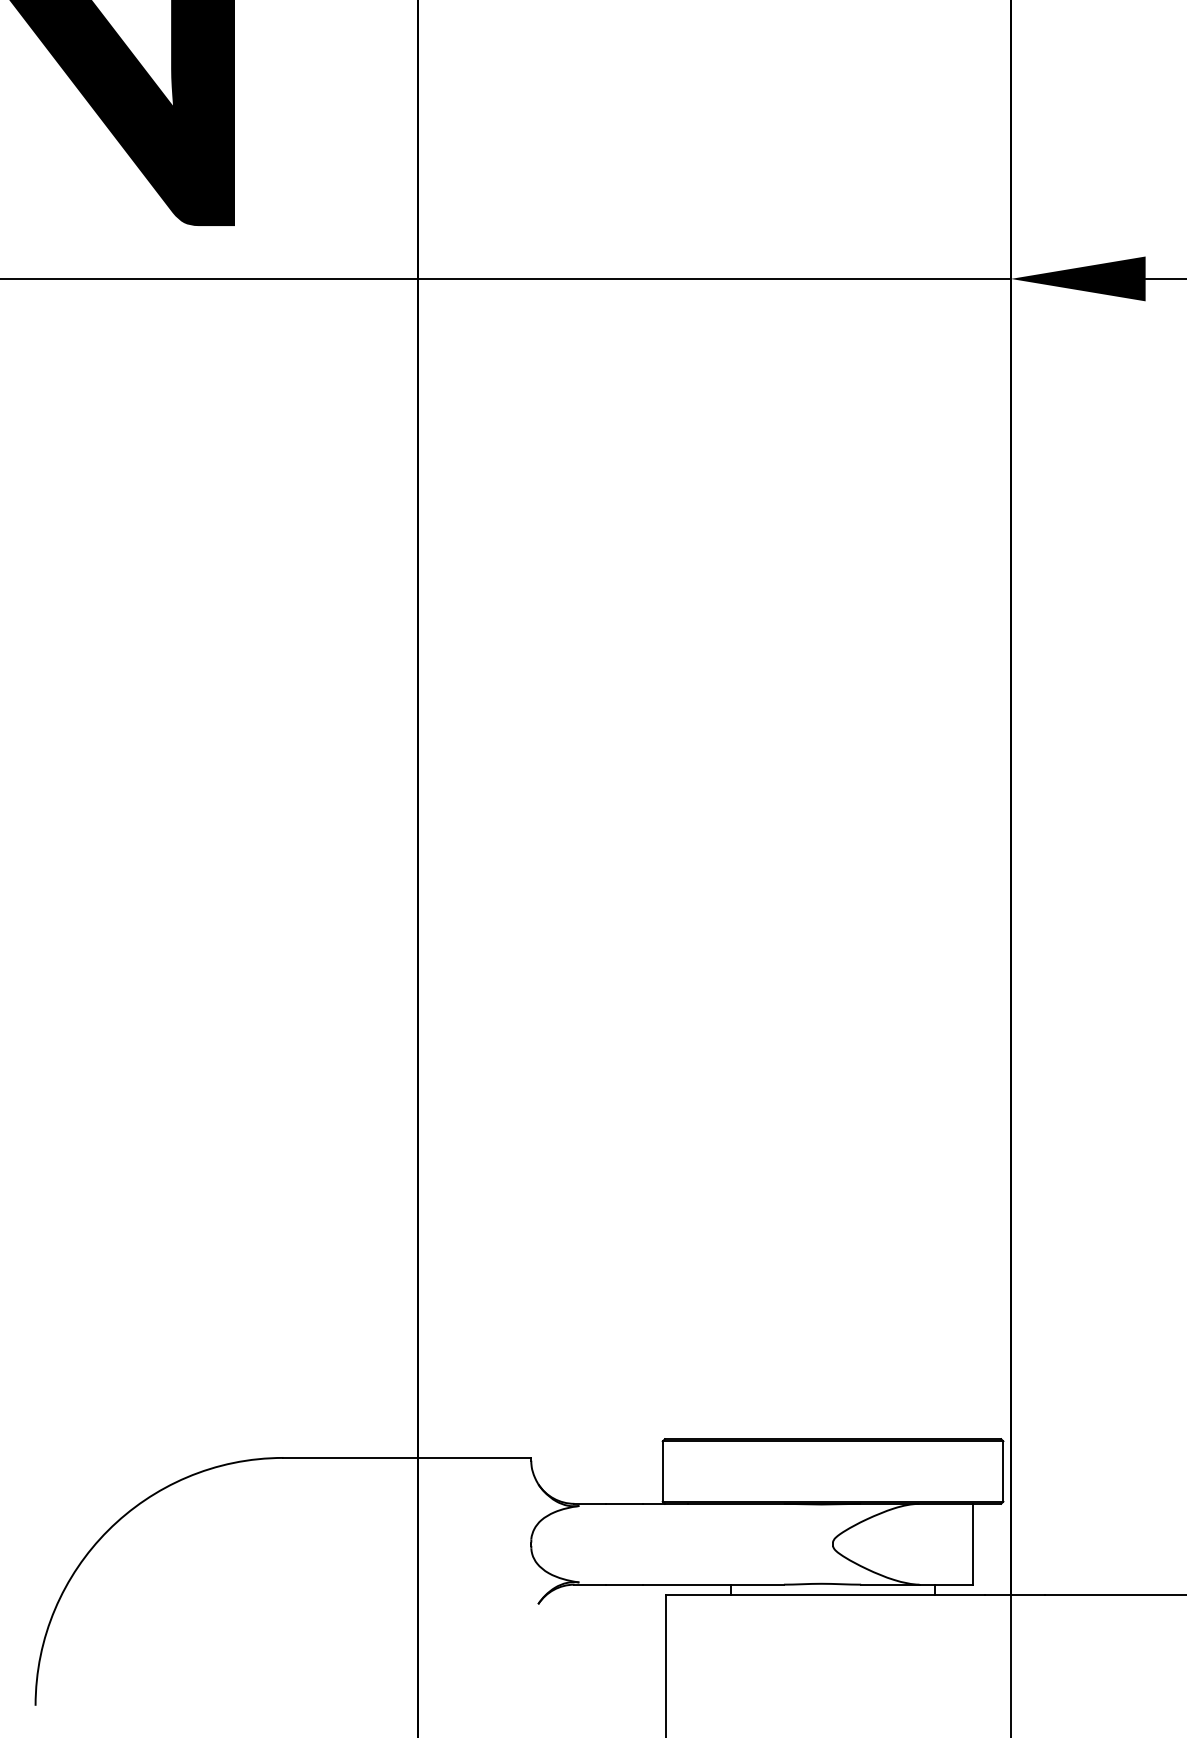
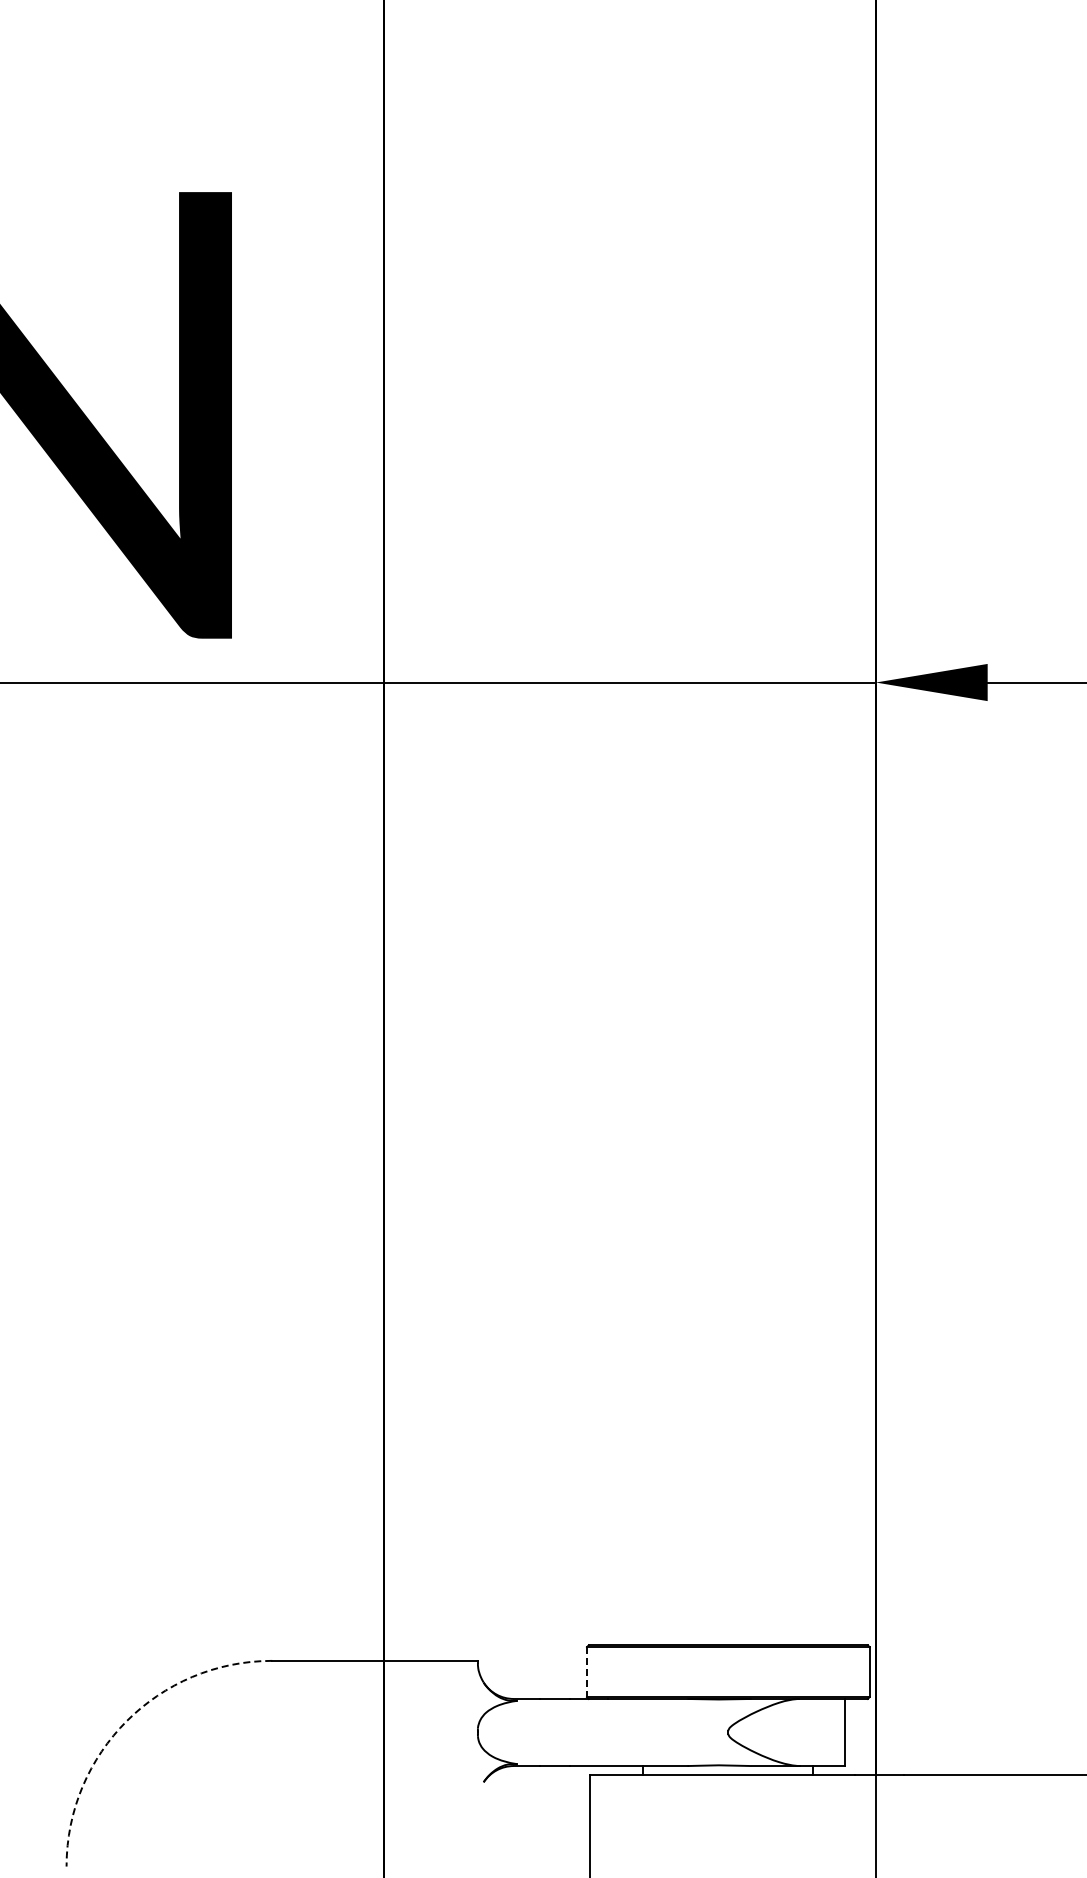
line: (663, 1471) -> (587, 1672), solid -> dashed
arc: (107, 1530) -> (126, 1721), solid -> dashed

